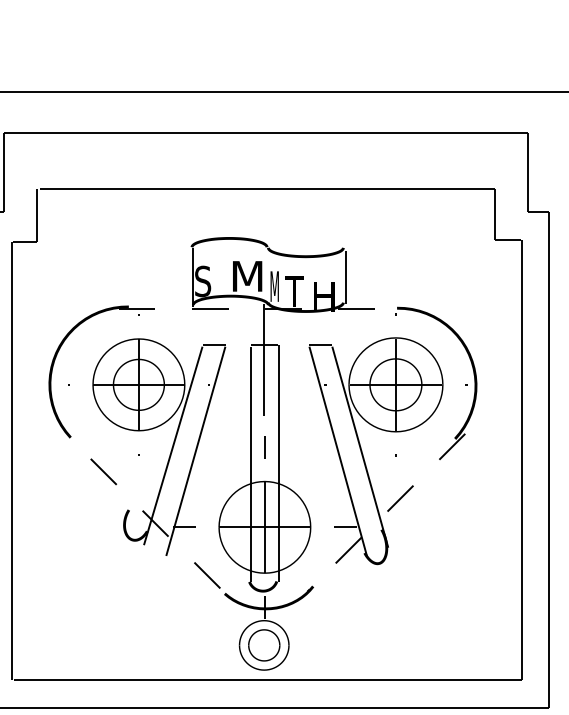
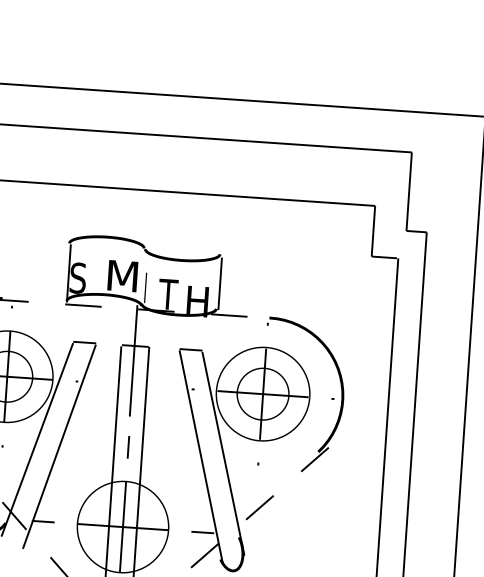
text: (274, 286) -> (148, 288), M -> I

